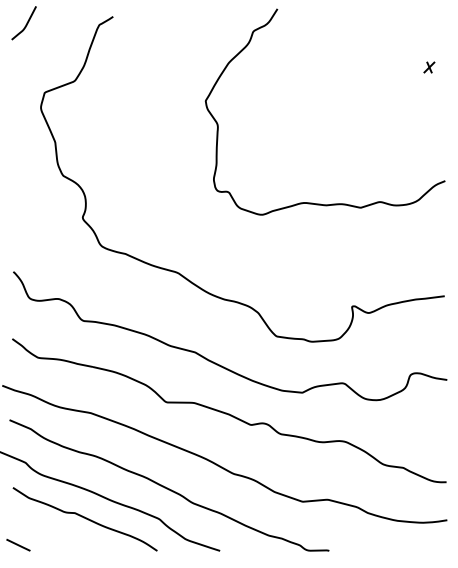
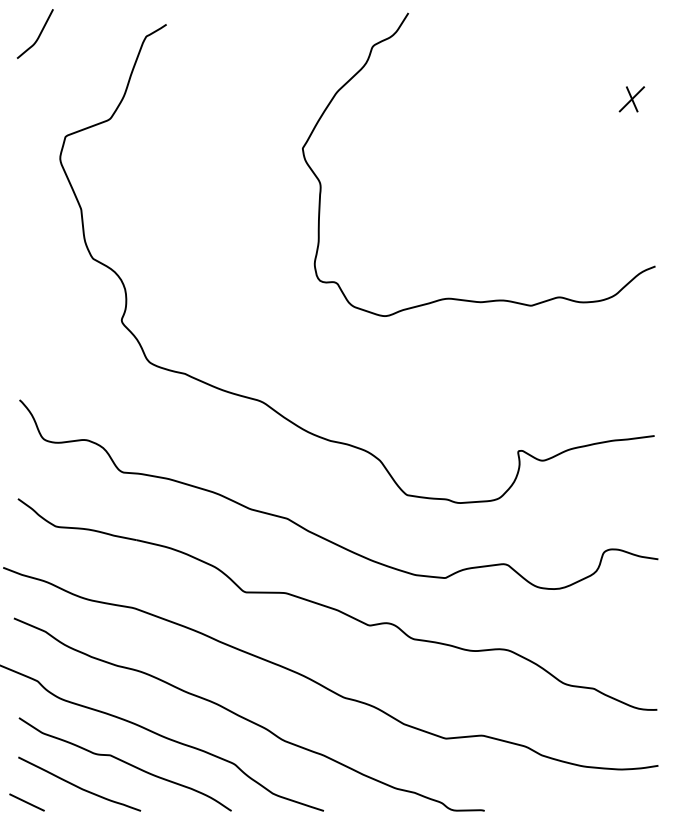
part: (429, 67) -> (632, 99), size x1.67
curve: (53, 533) -> (78, 785), added

